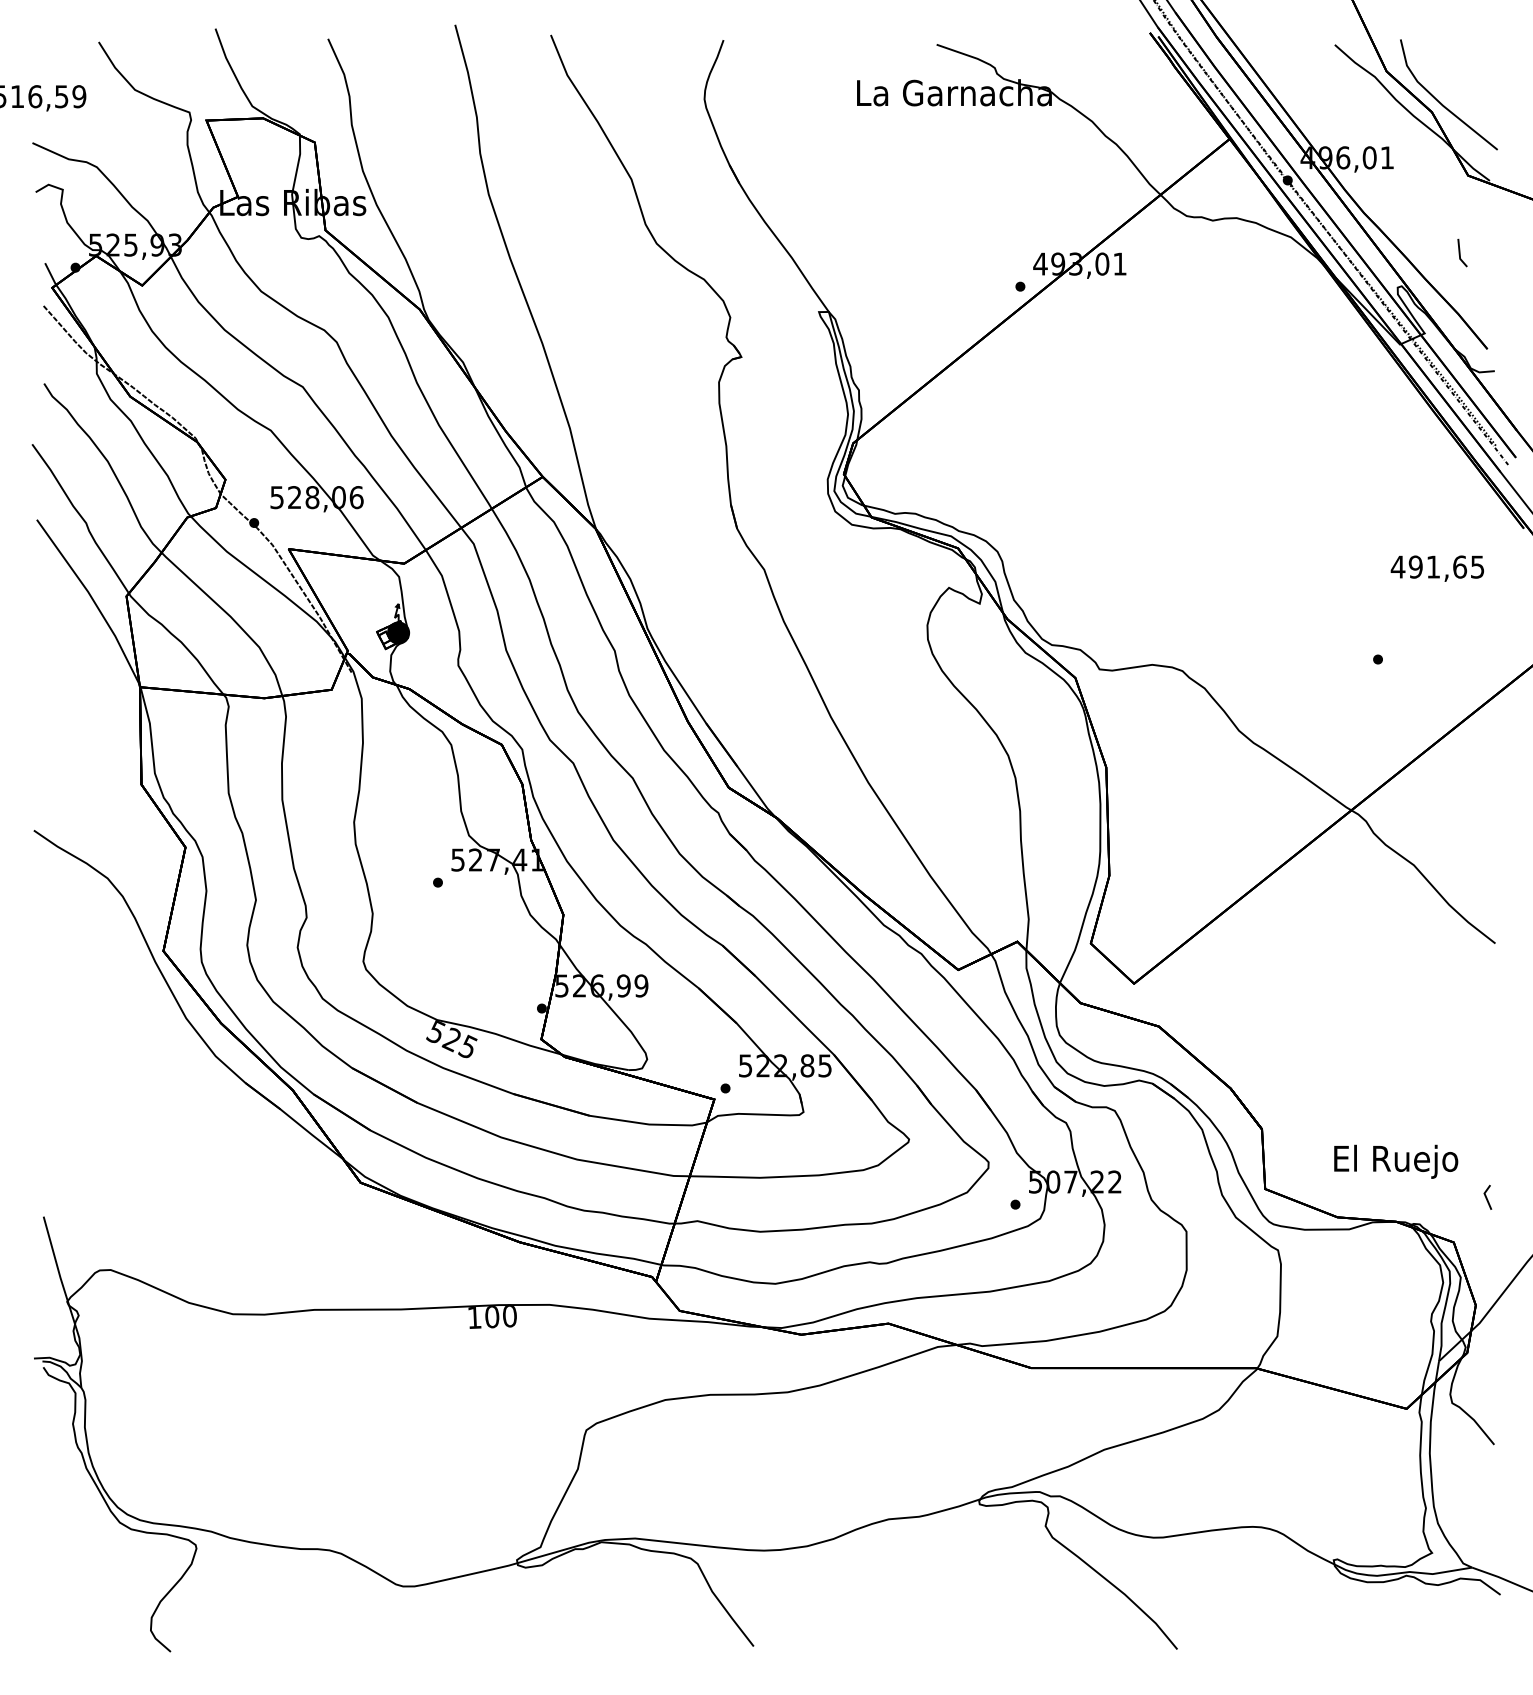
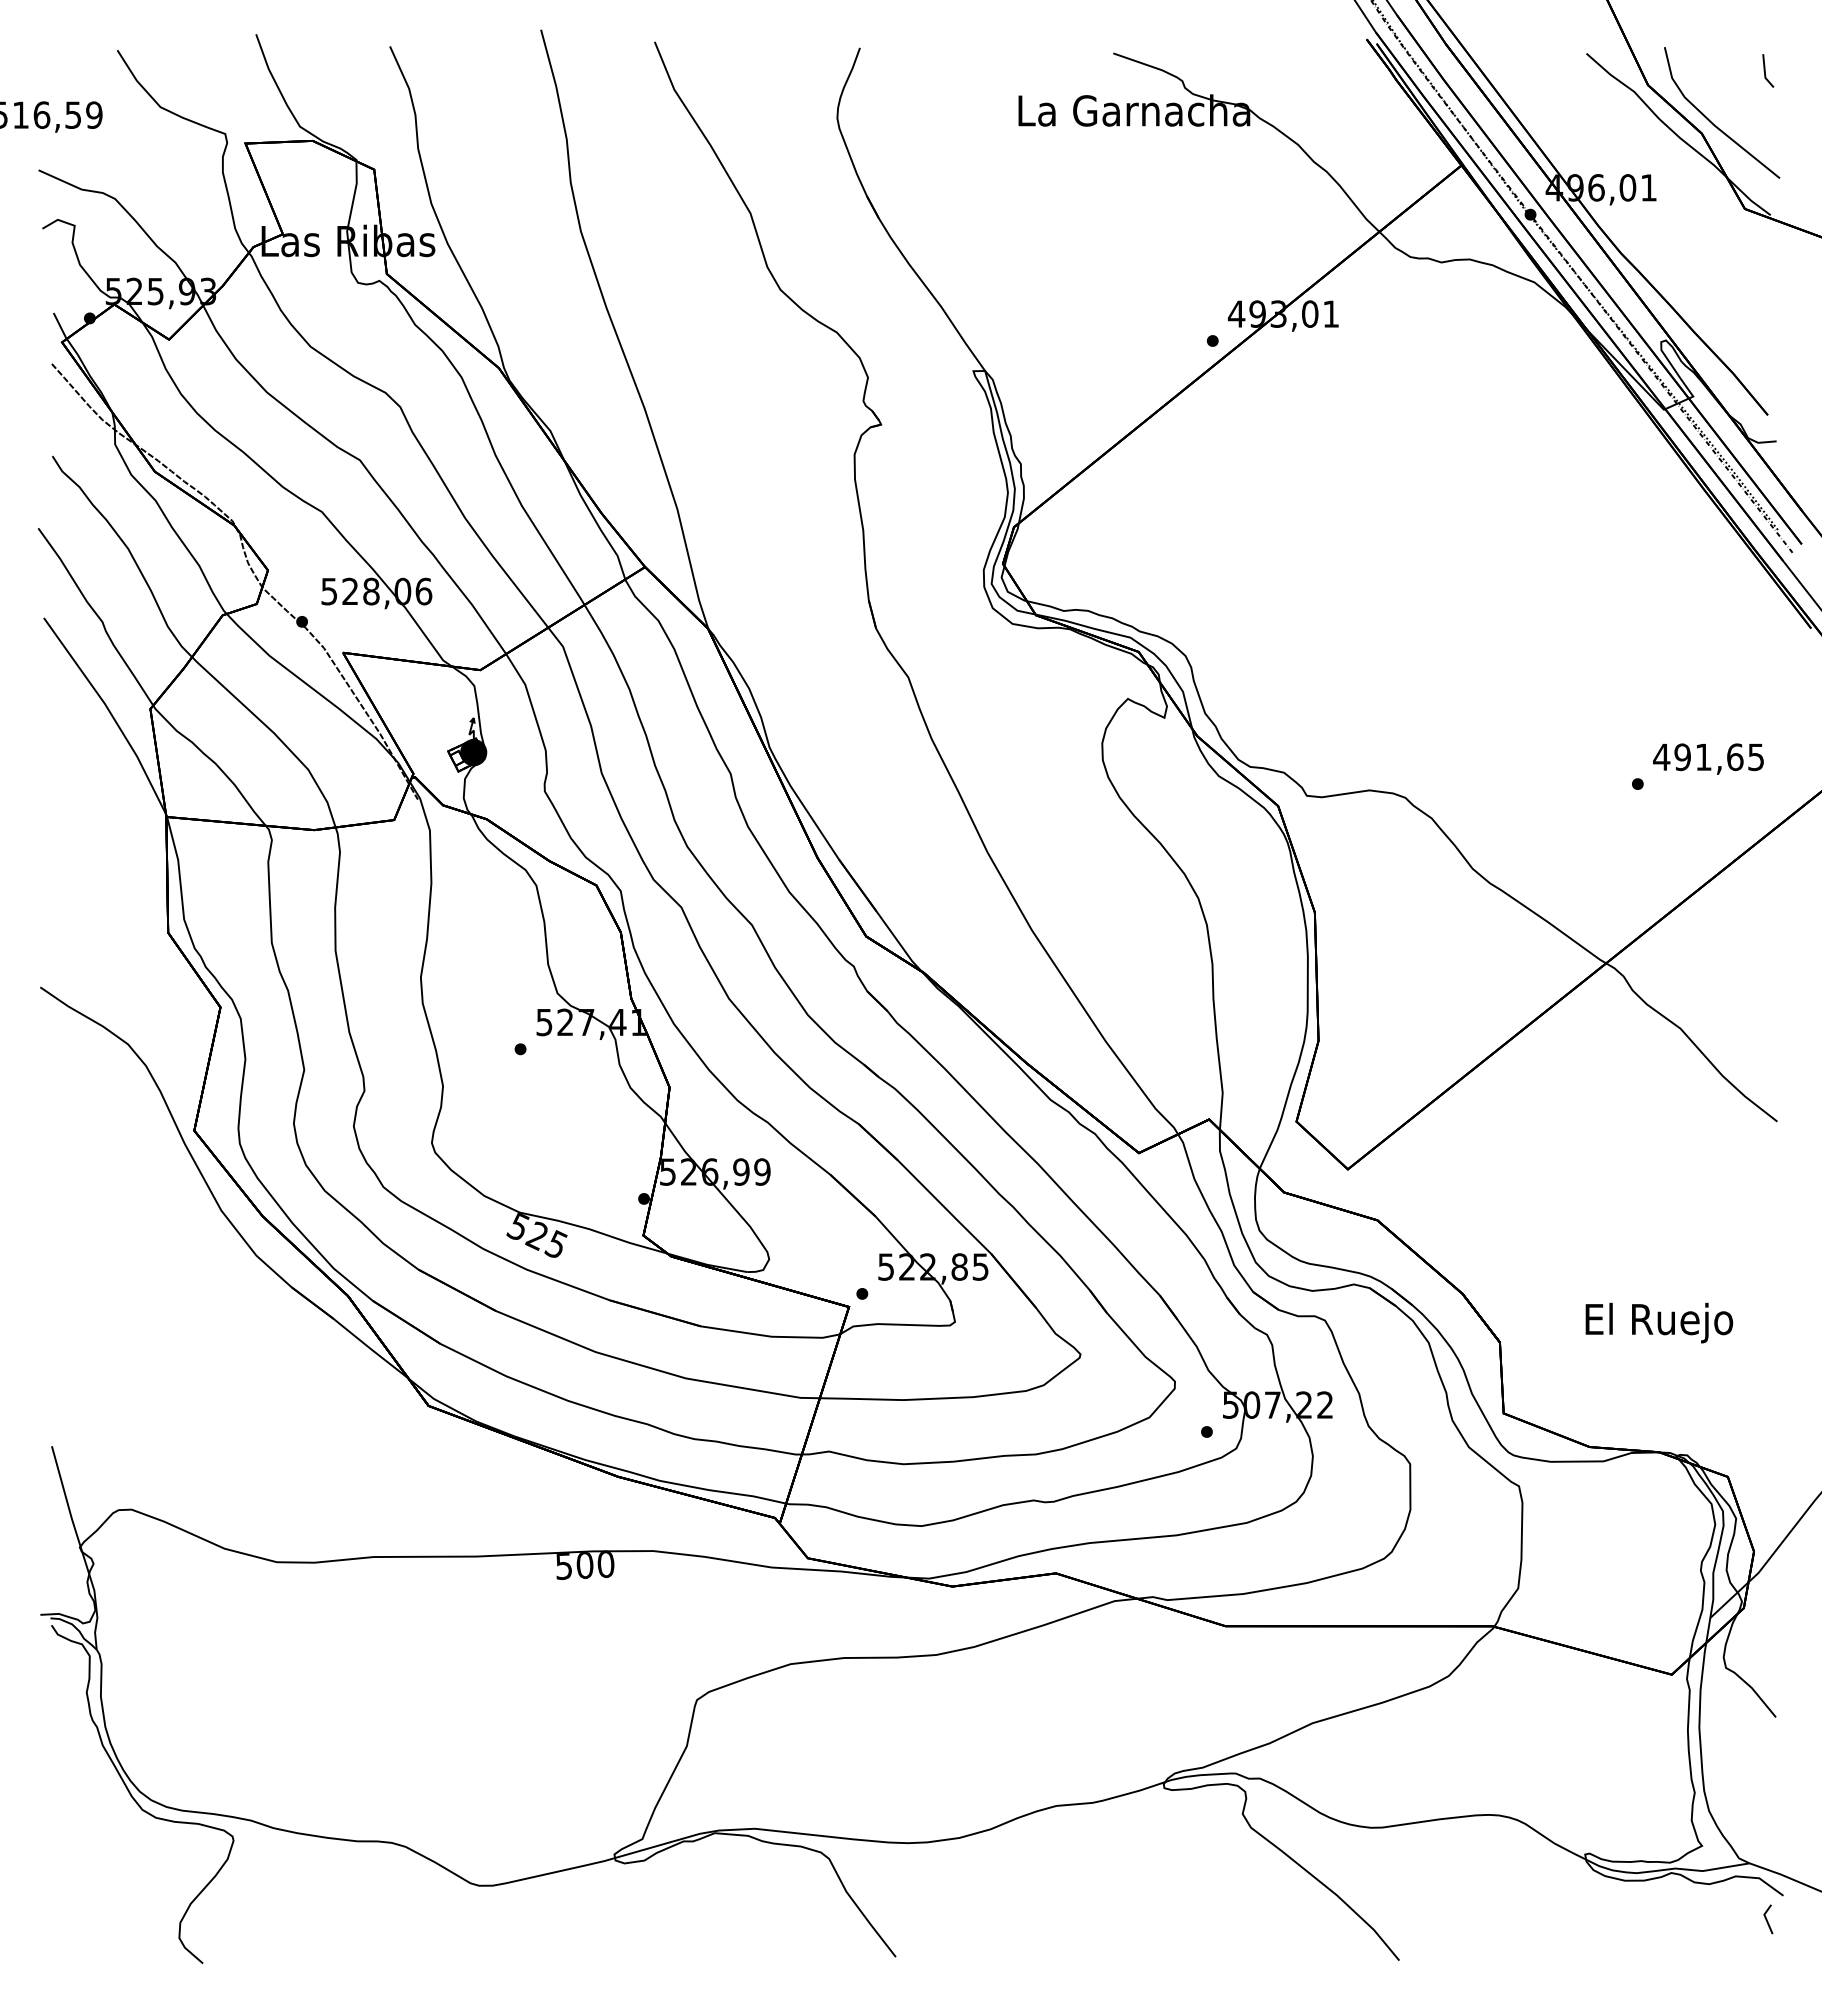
line: (1460, 252) -> (1765, 70), moved
text: (1437, 568) -> (1708, 758), moved
text: (1396, 1161) -> (1659, 1322), moved
line: (1487, 1197) -> (1767, 1919), moved
text: (474, 1317) -> (564, 1566), 100 -> 500

